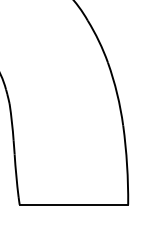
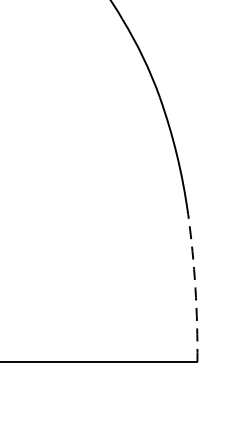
arc: (127, 165) -> (196, 288), solid -> dashed

